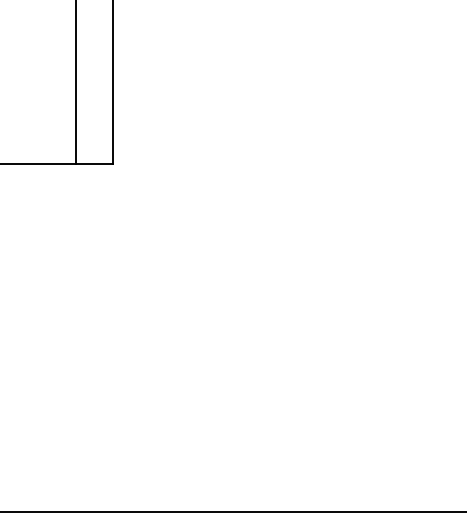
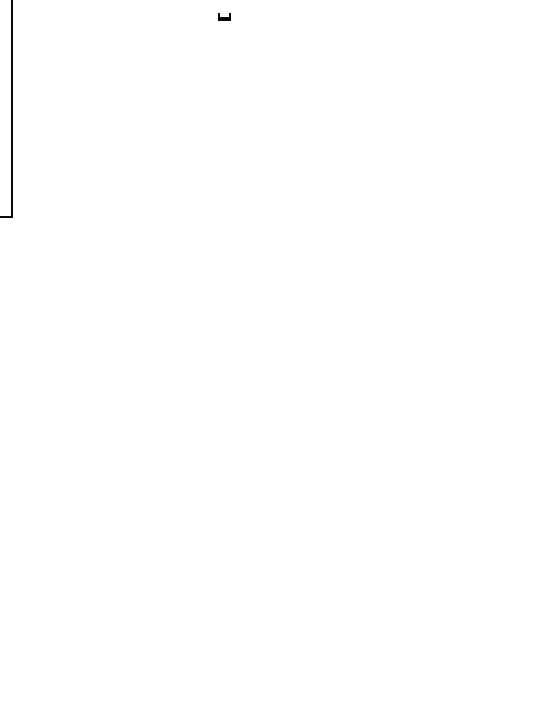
part: (264, 21) -> (224, 16), added

